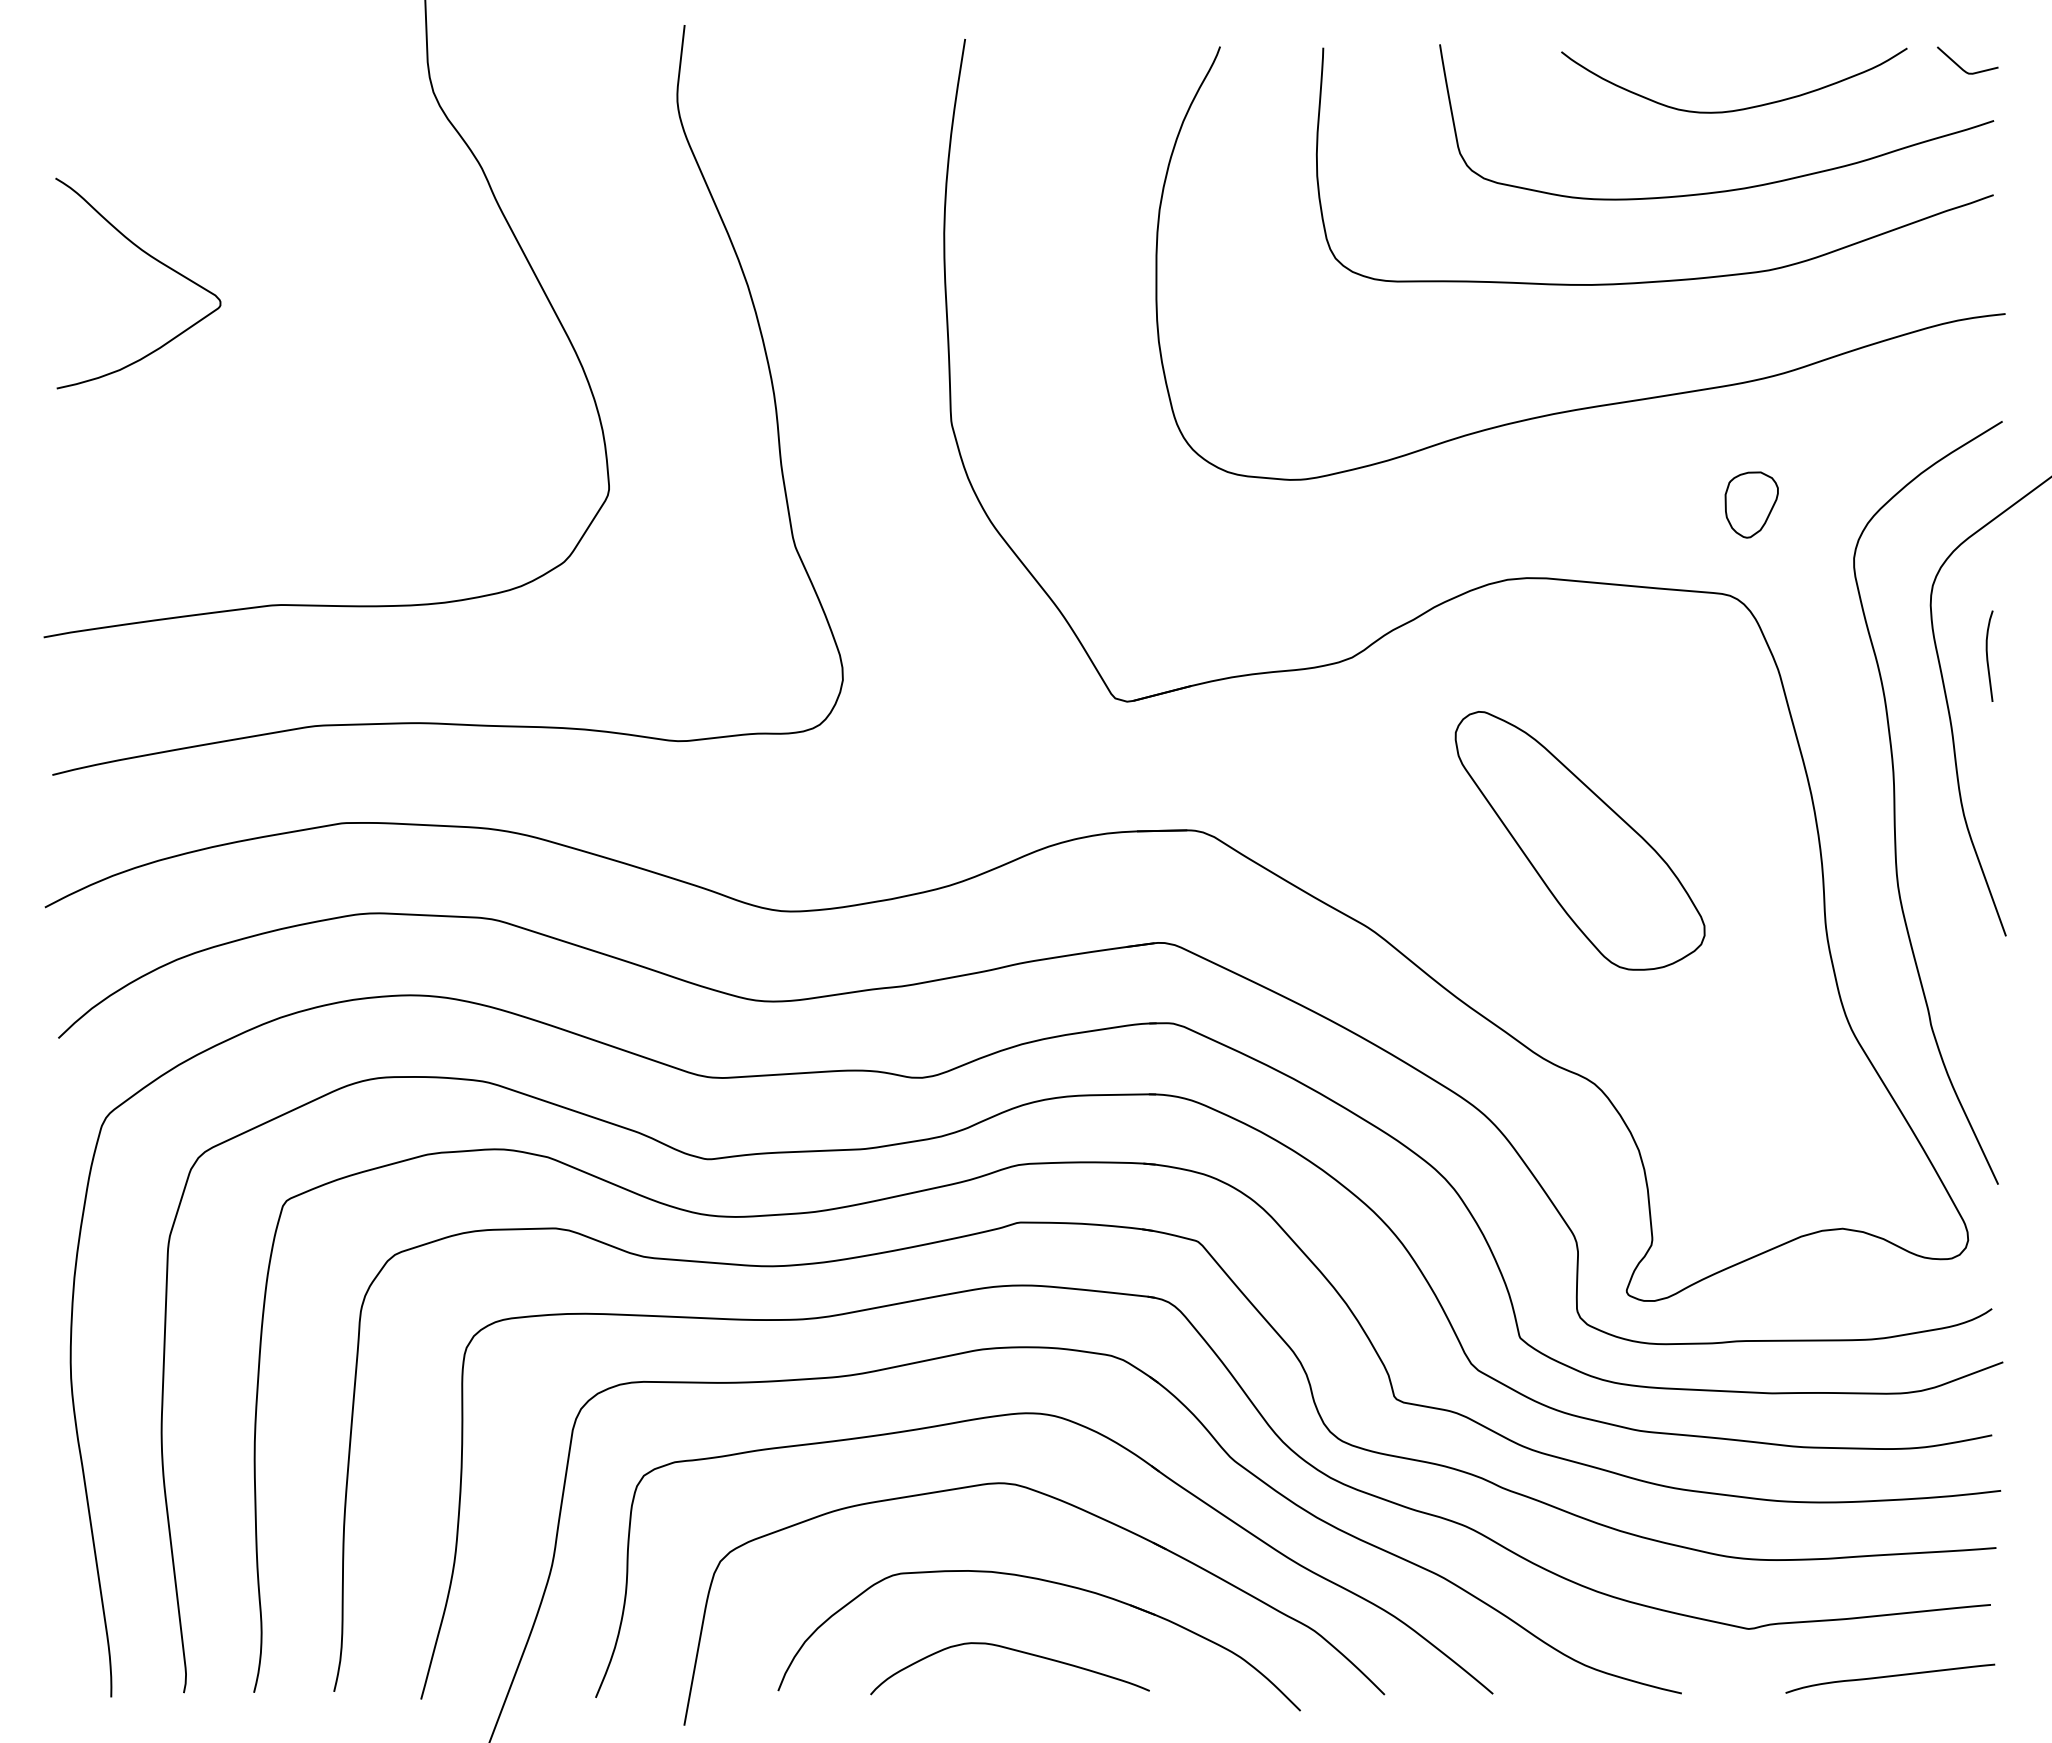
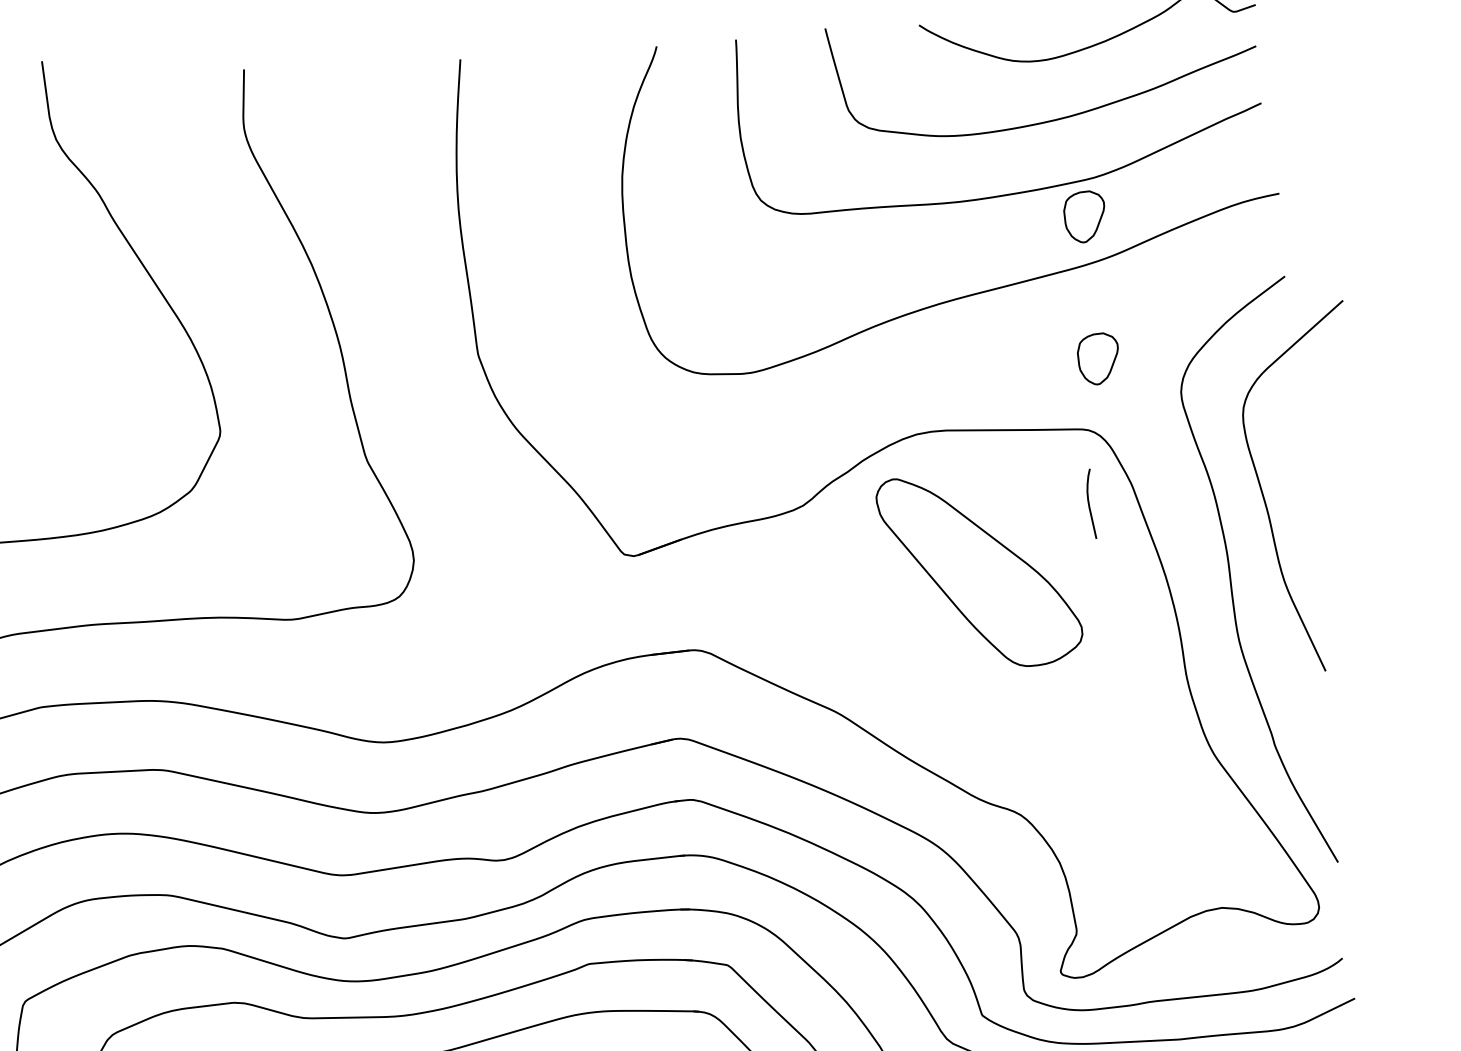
part: (1751, 319) -> (1084, 216), added
curve: (1987, 655) -> (1089, 503), moved
part: (1579, 840) -> (979, 570), moved

